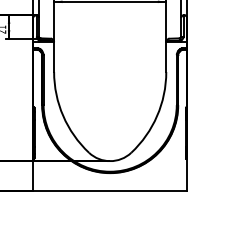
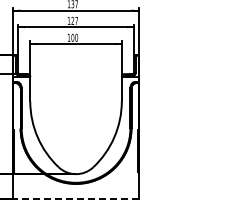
line: (110, 190) -> (76, 198), solid -> dashed

